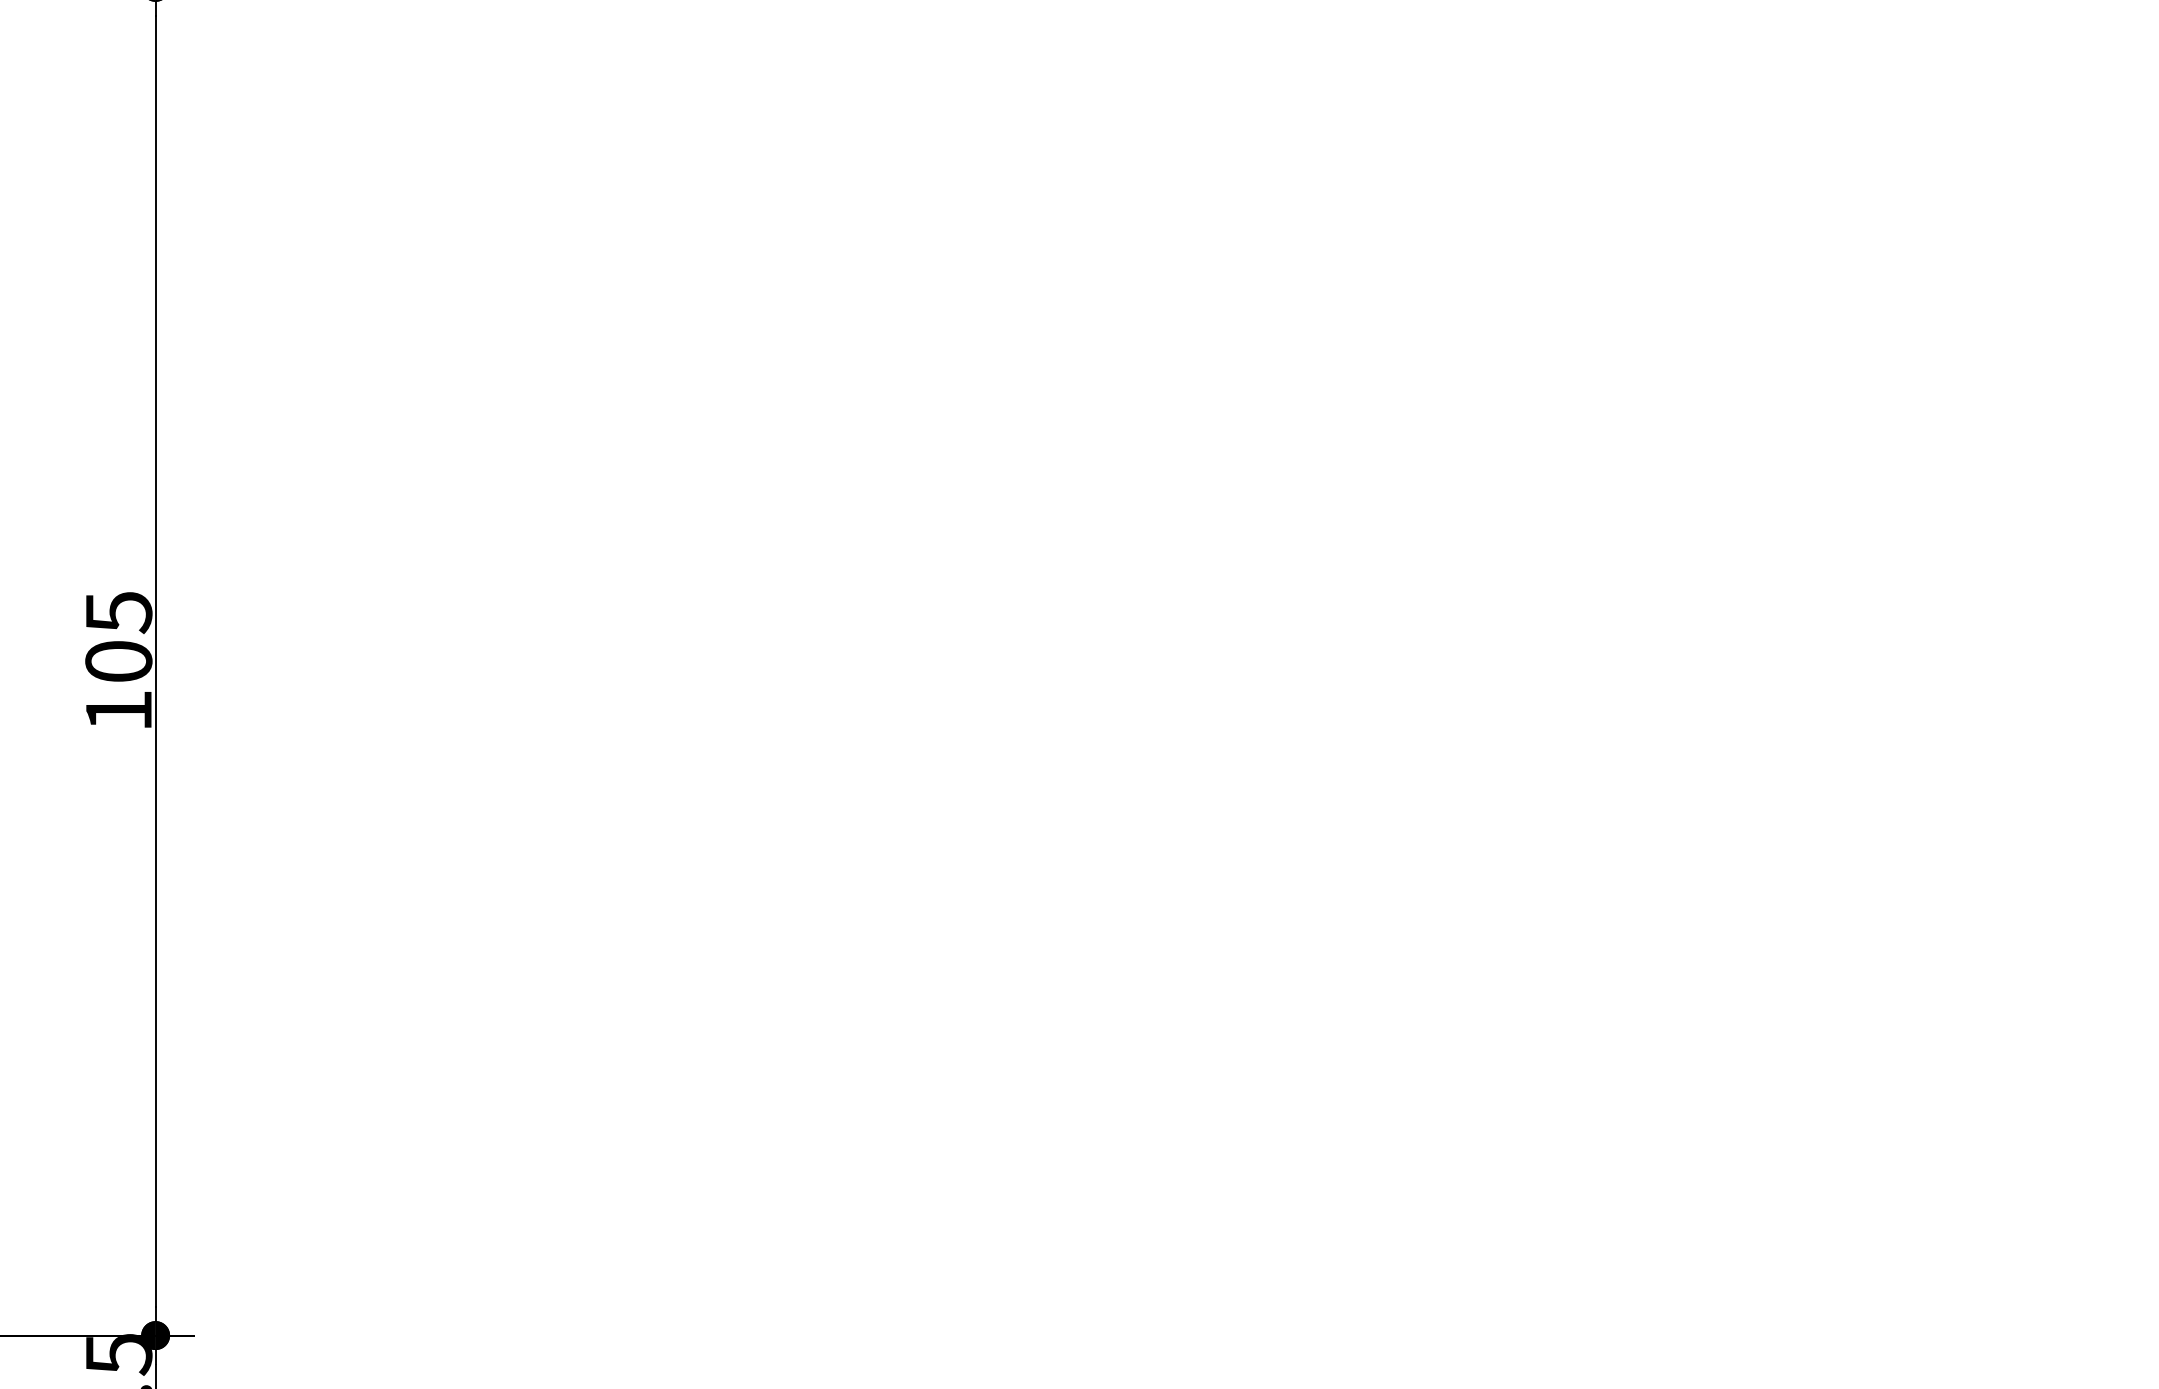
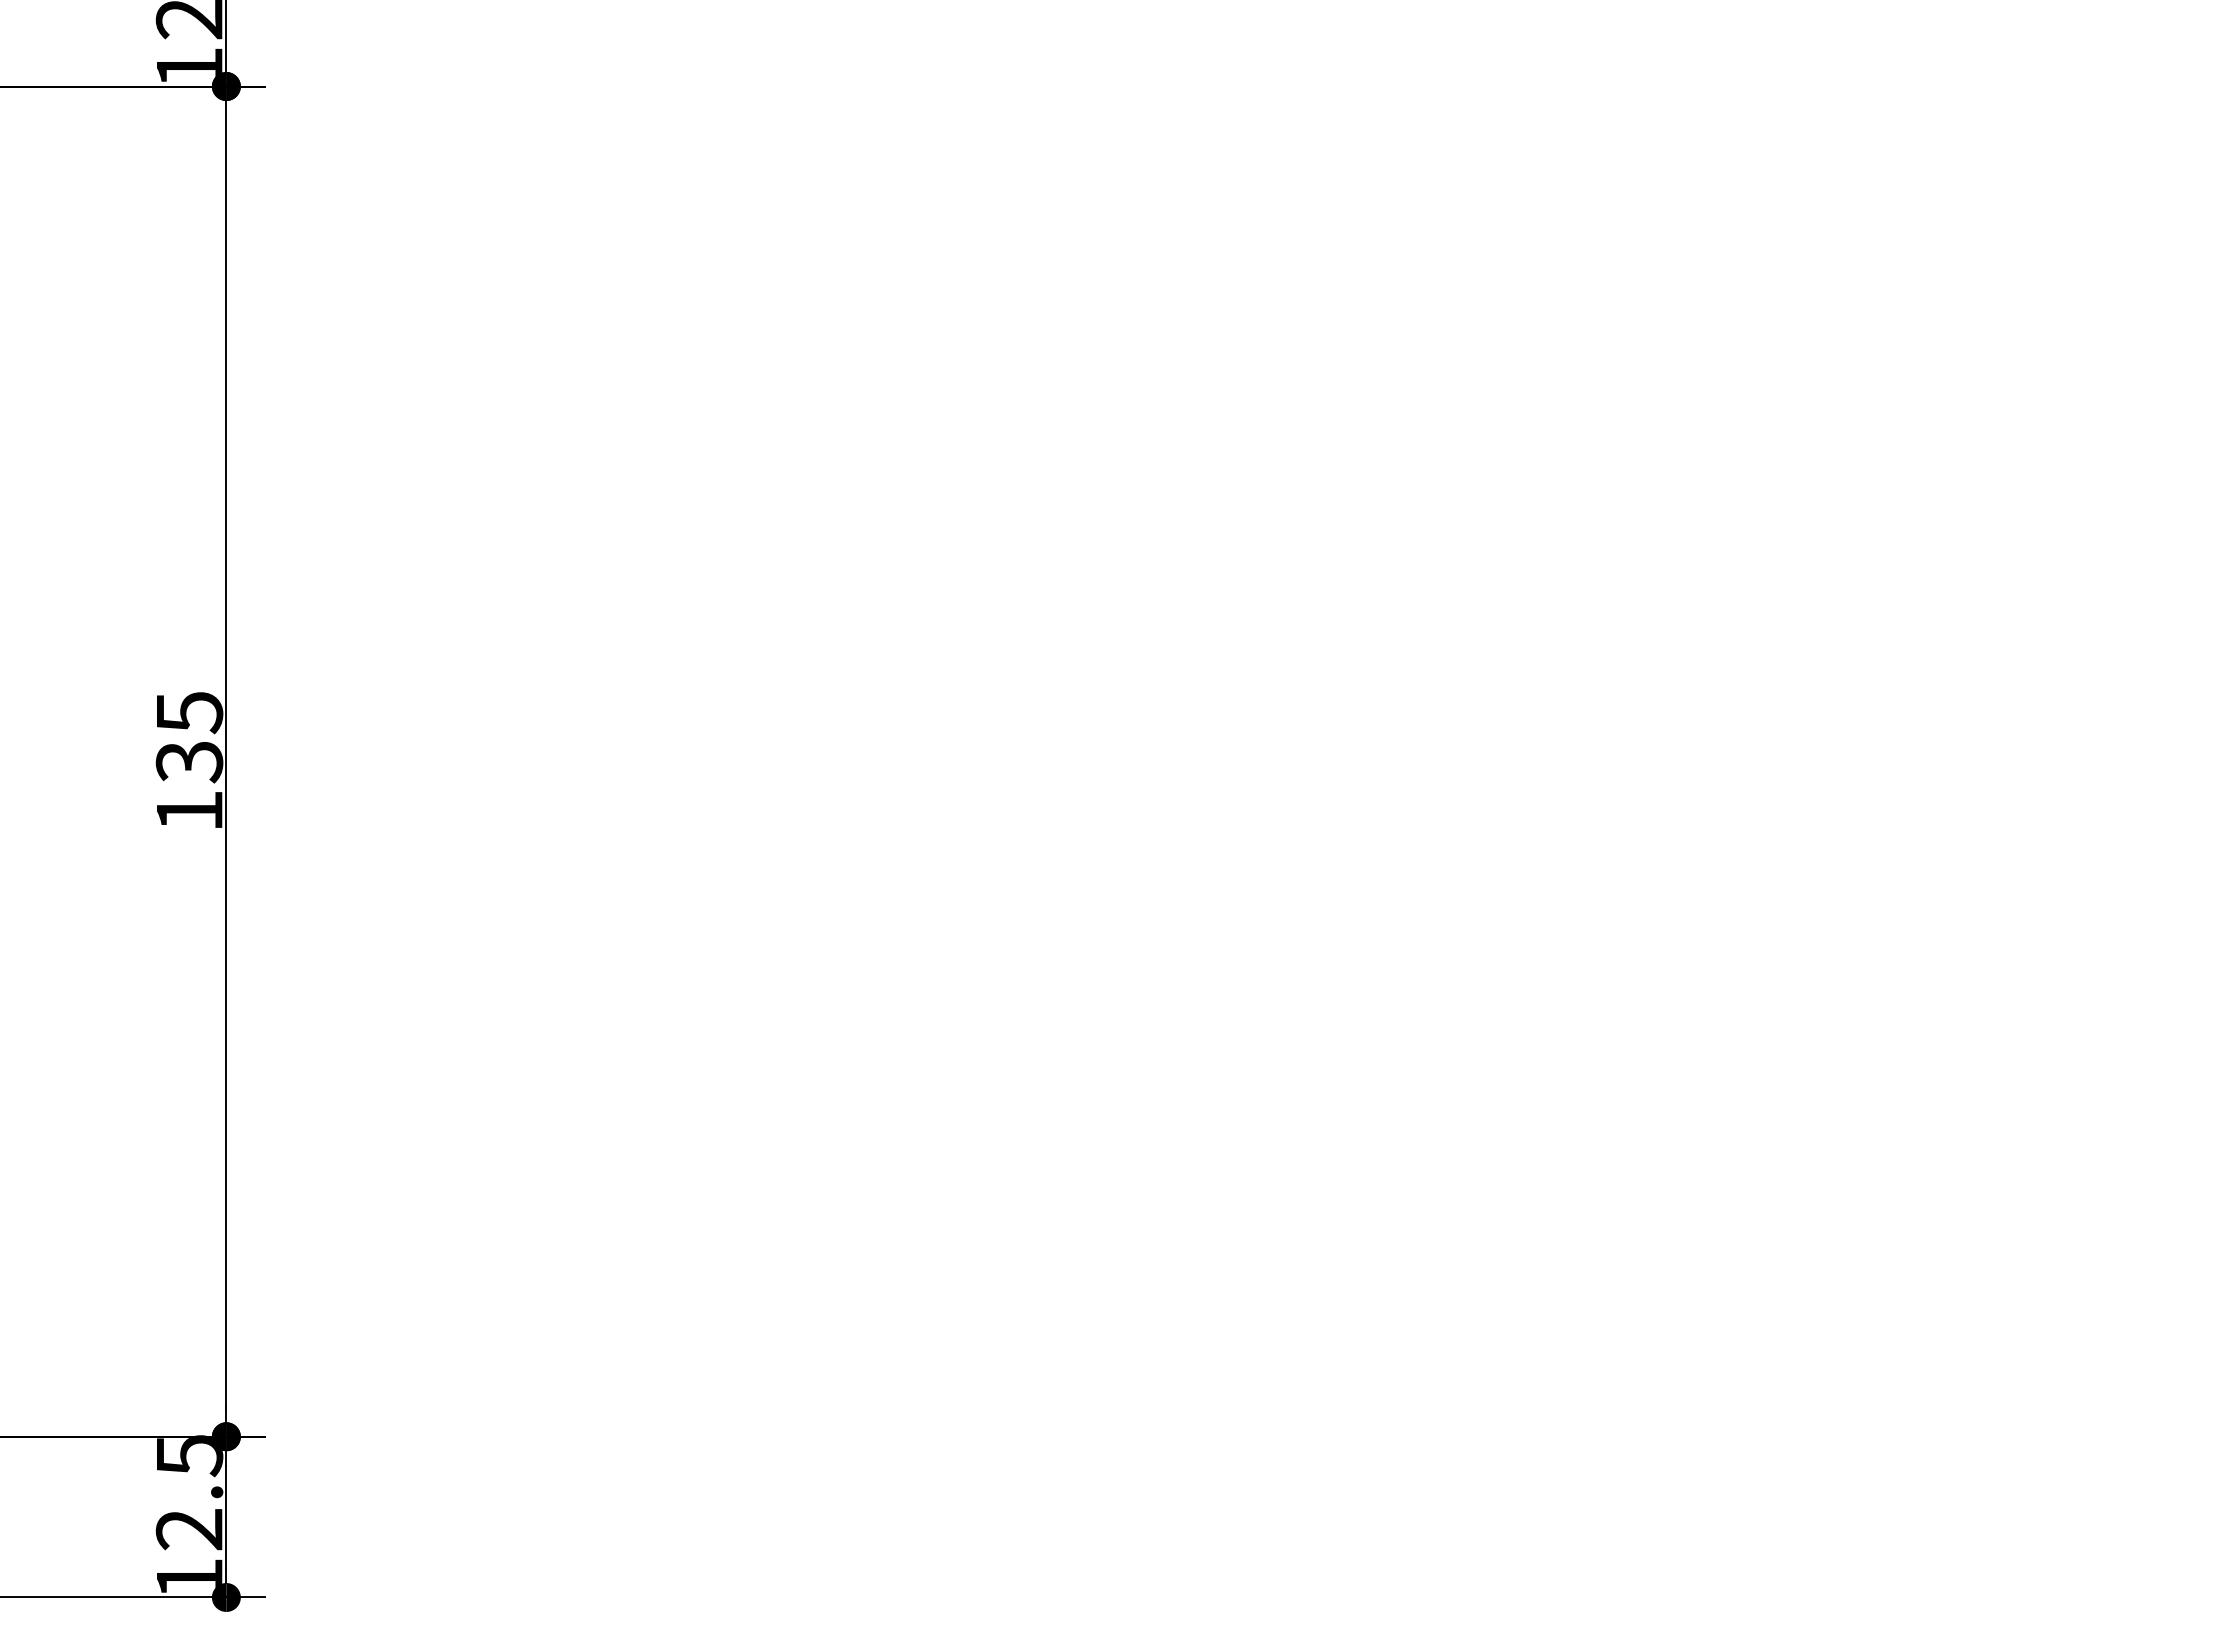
text: (118, 662) -> (189, 762), 105 -> 135

